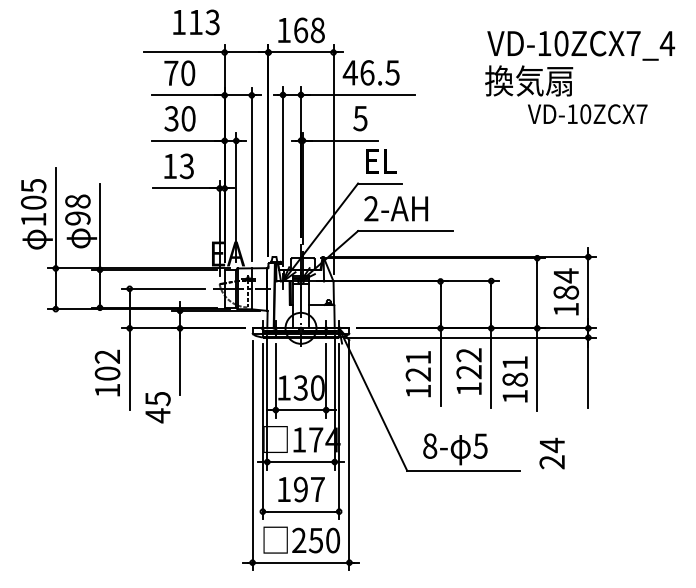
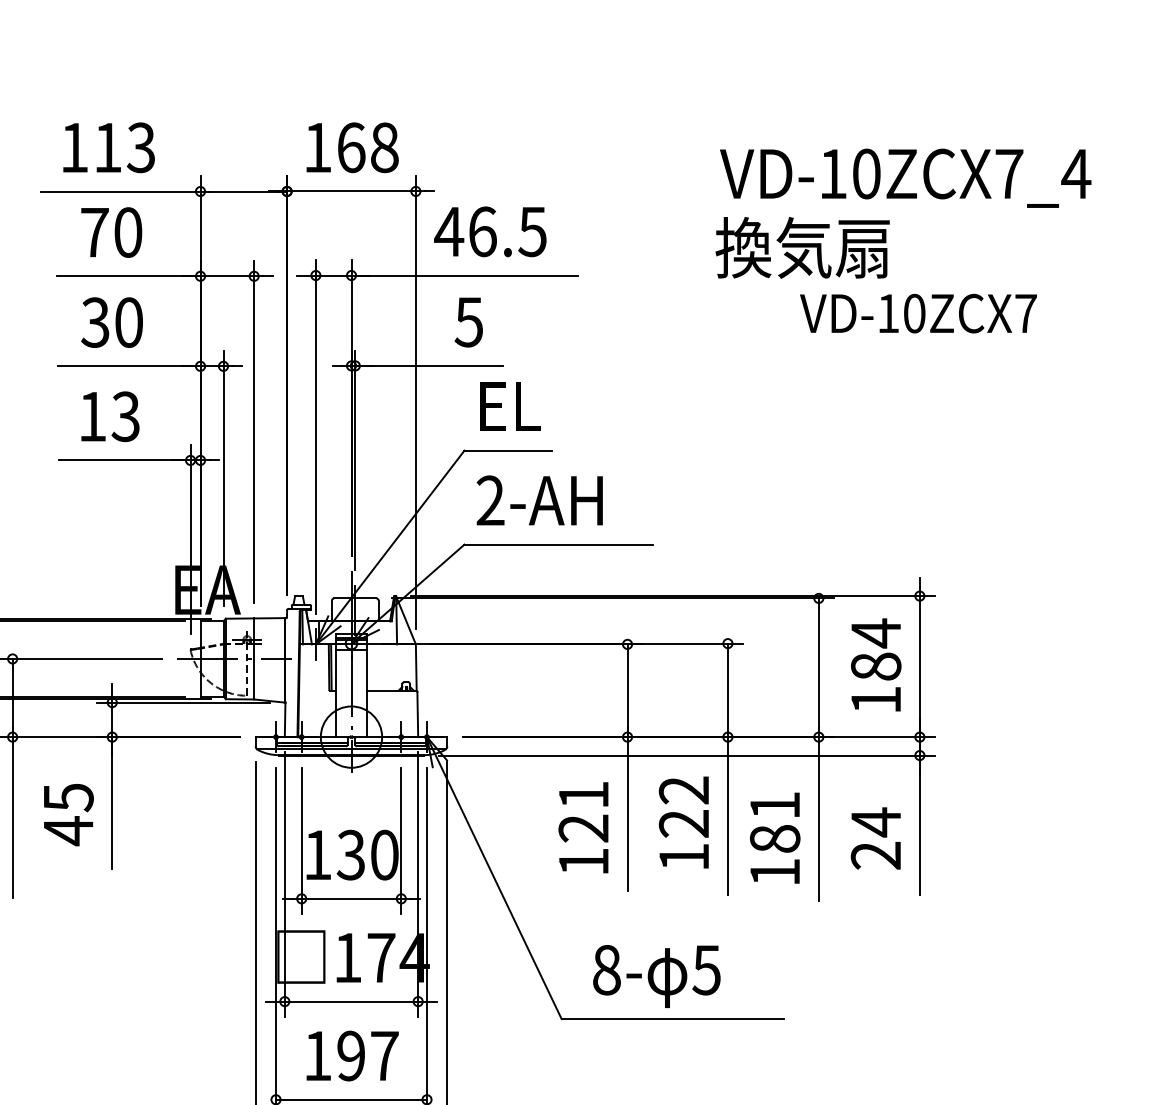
text: (196, 22) -> (109, 147), moved
text: (157, 407) -> (67, 814), moved
text: (551, 453) -> (874, 838), moved

